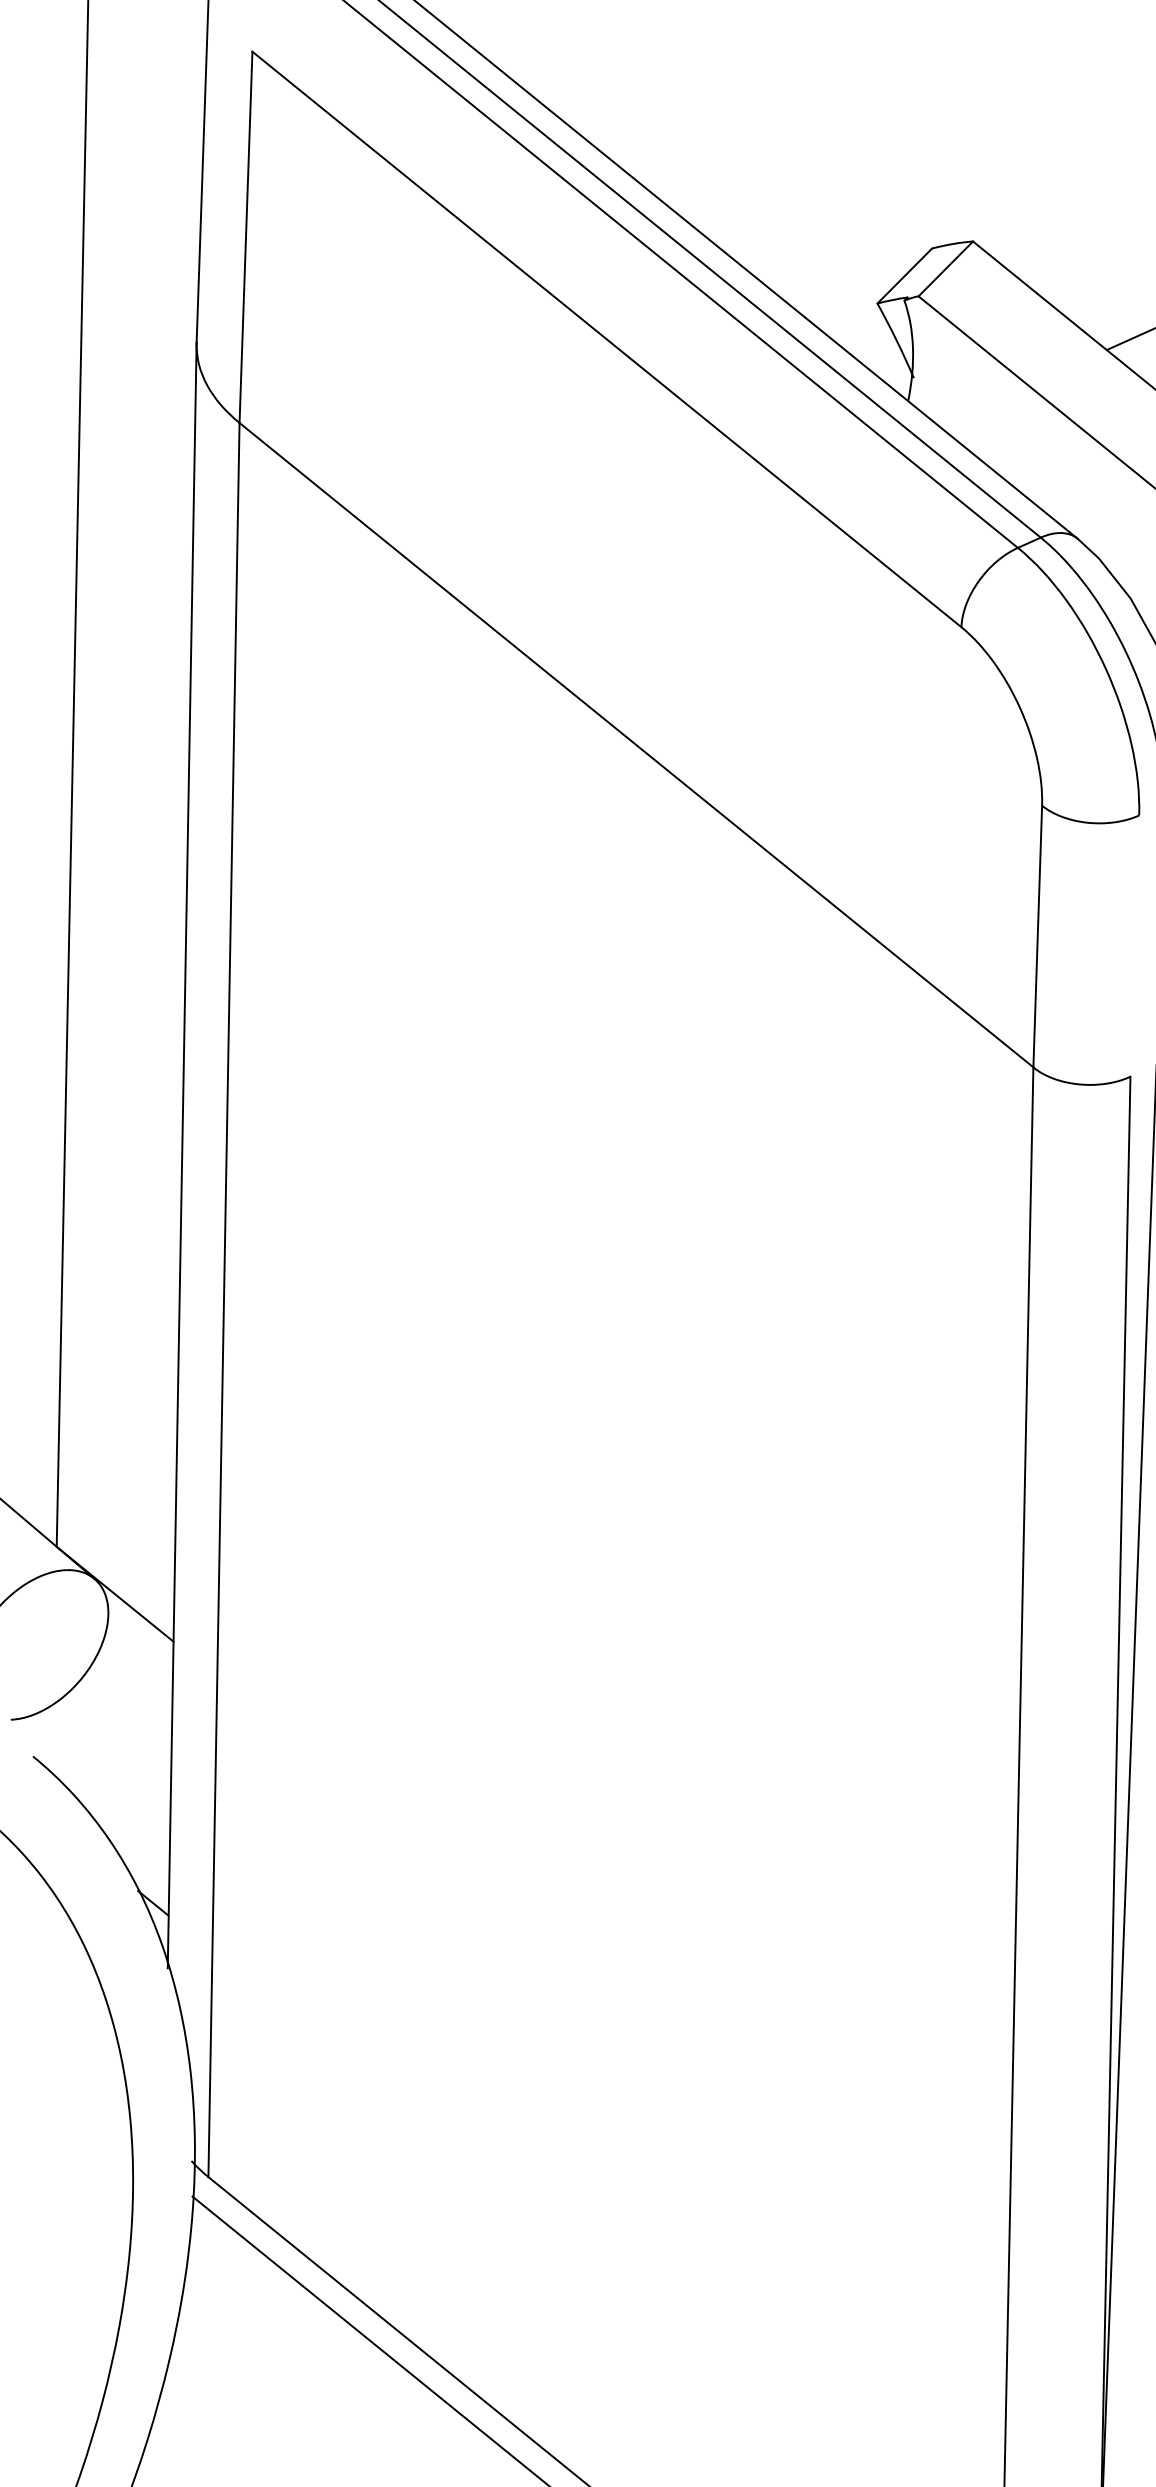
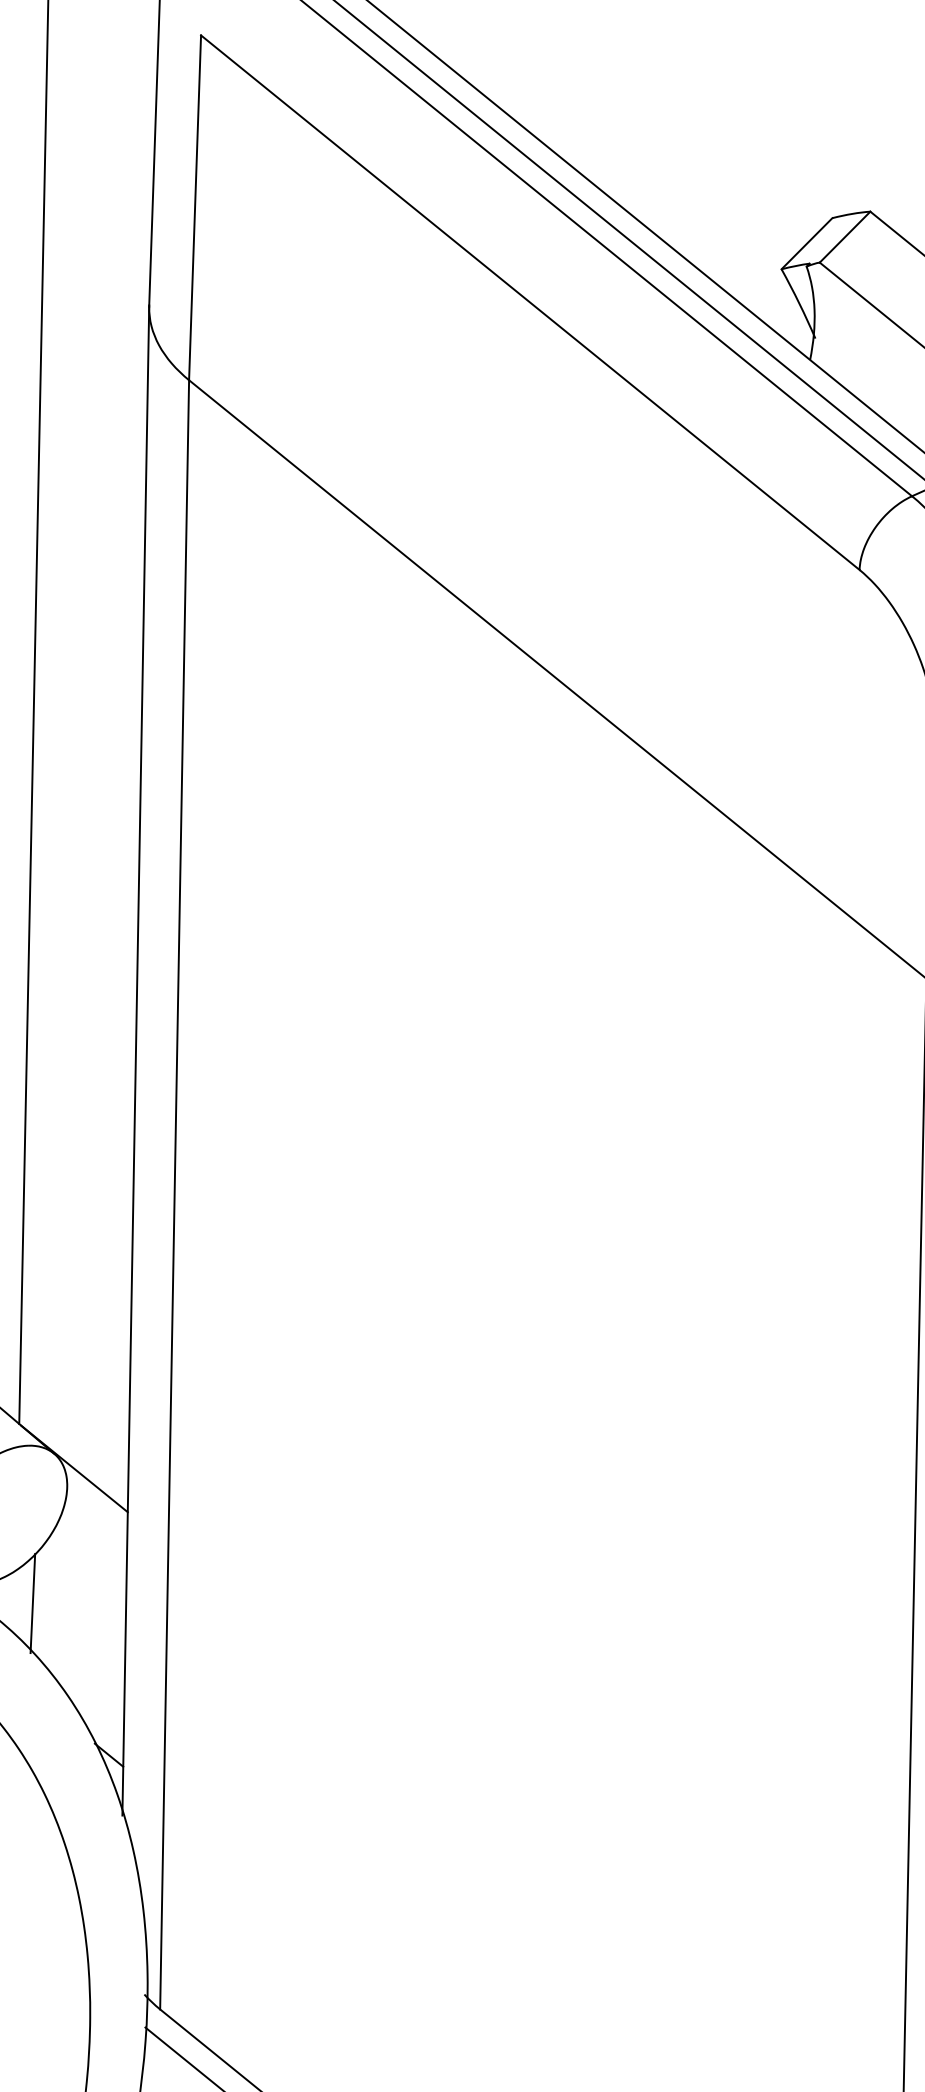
line: (70, 1739) -> (32, 1603), added

